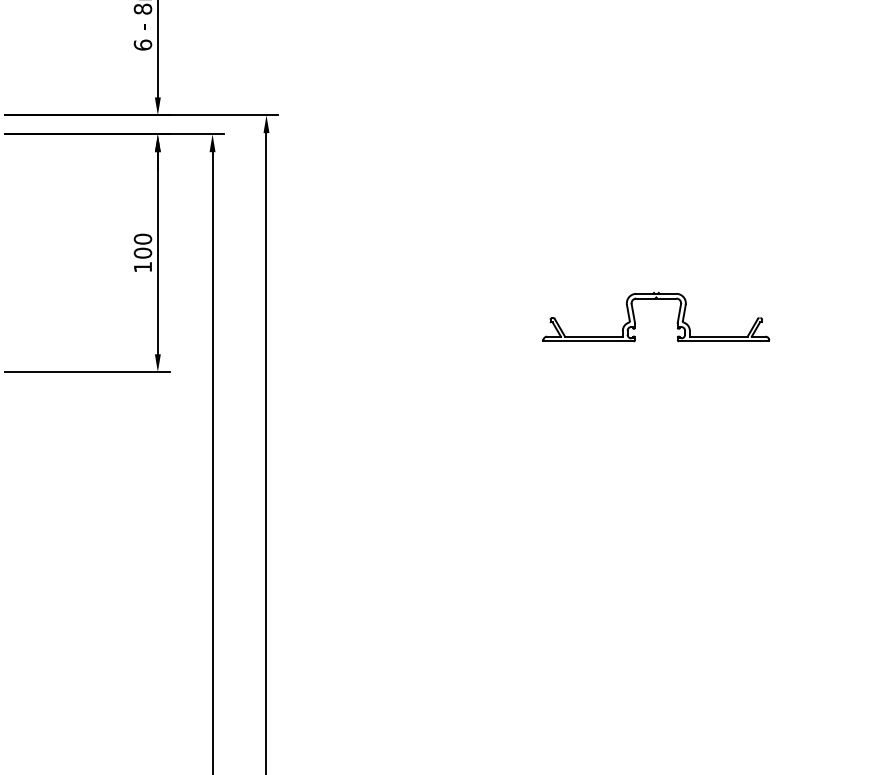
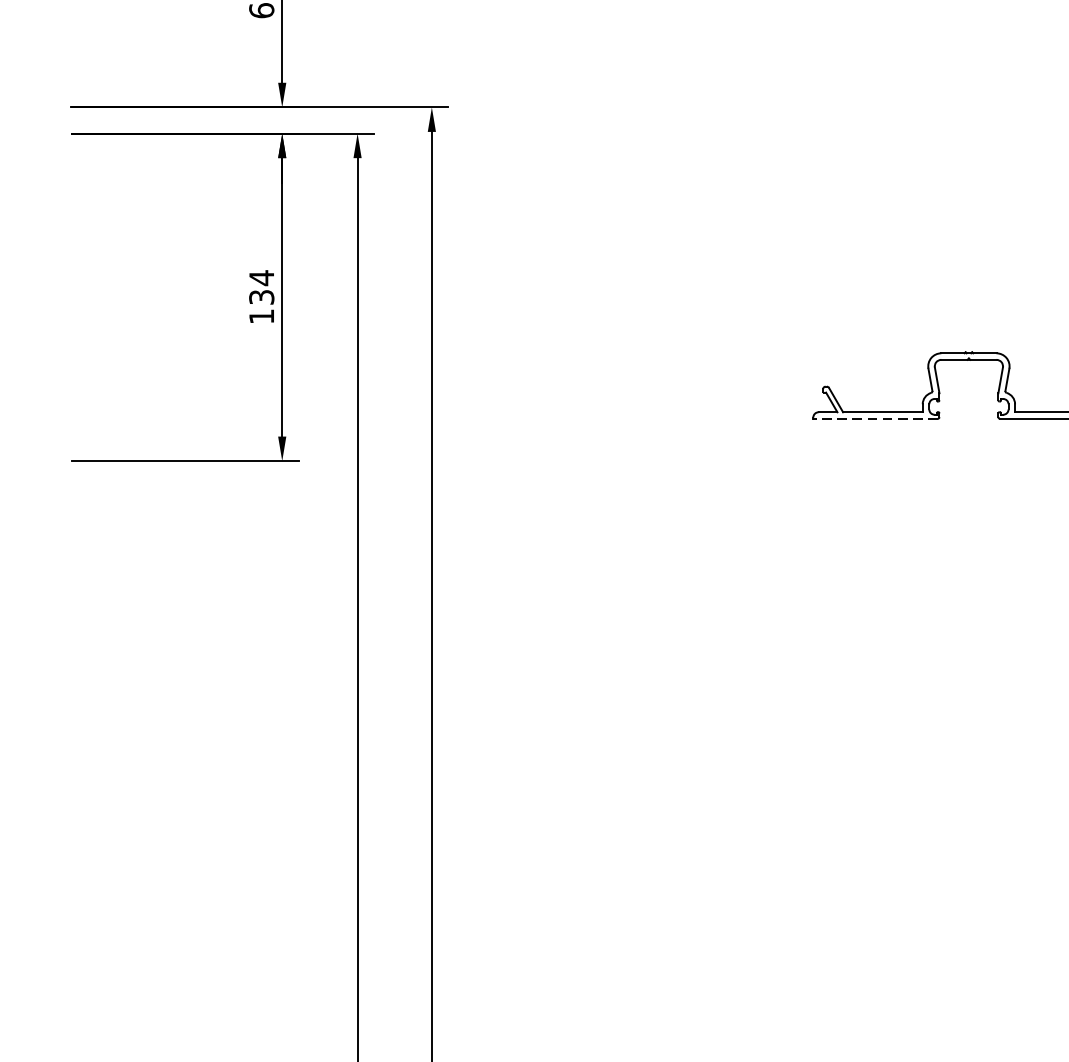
text: (142, 245) -> (261, 286), 100 -> 134
line: (588, 341) -> (875, 418), solid -> dashed

